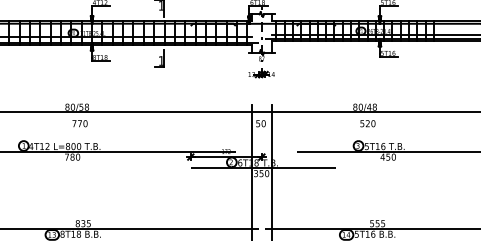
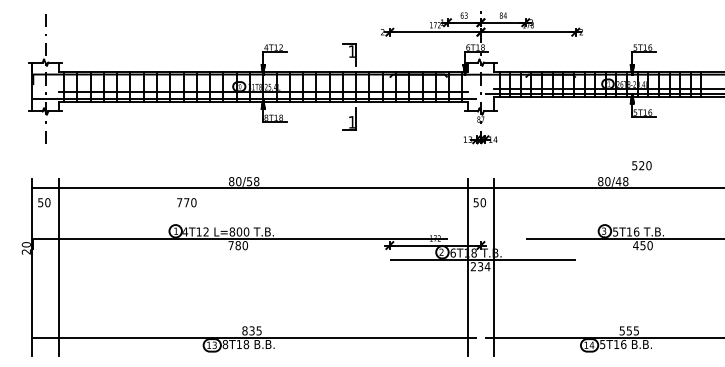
text: (79, 123) -> (186, 202), moved
text: (367, 123) -> (641, 165), moved
text: (261, 173) -> (480, 266), 350 -> 234

